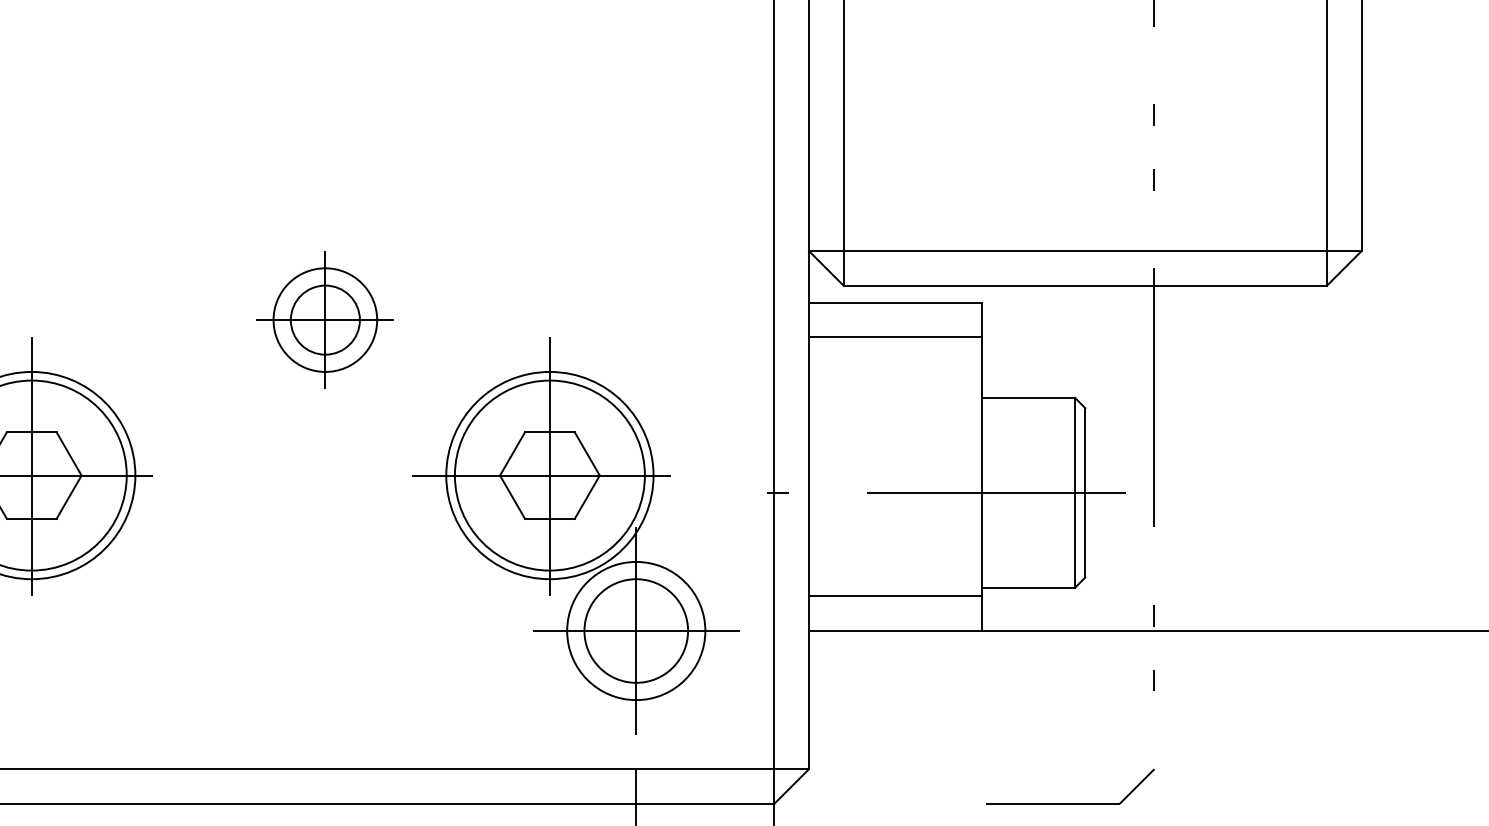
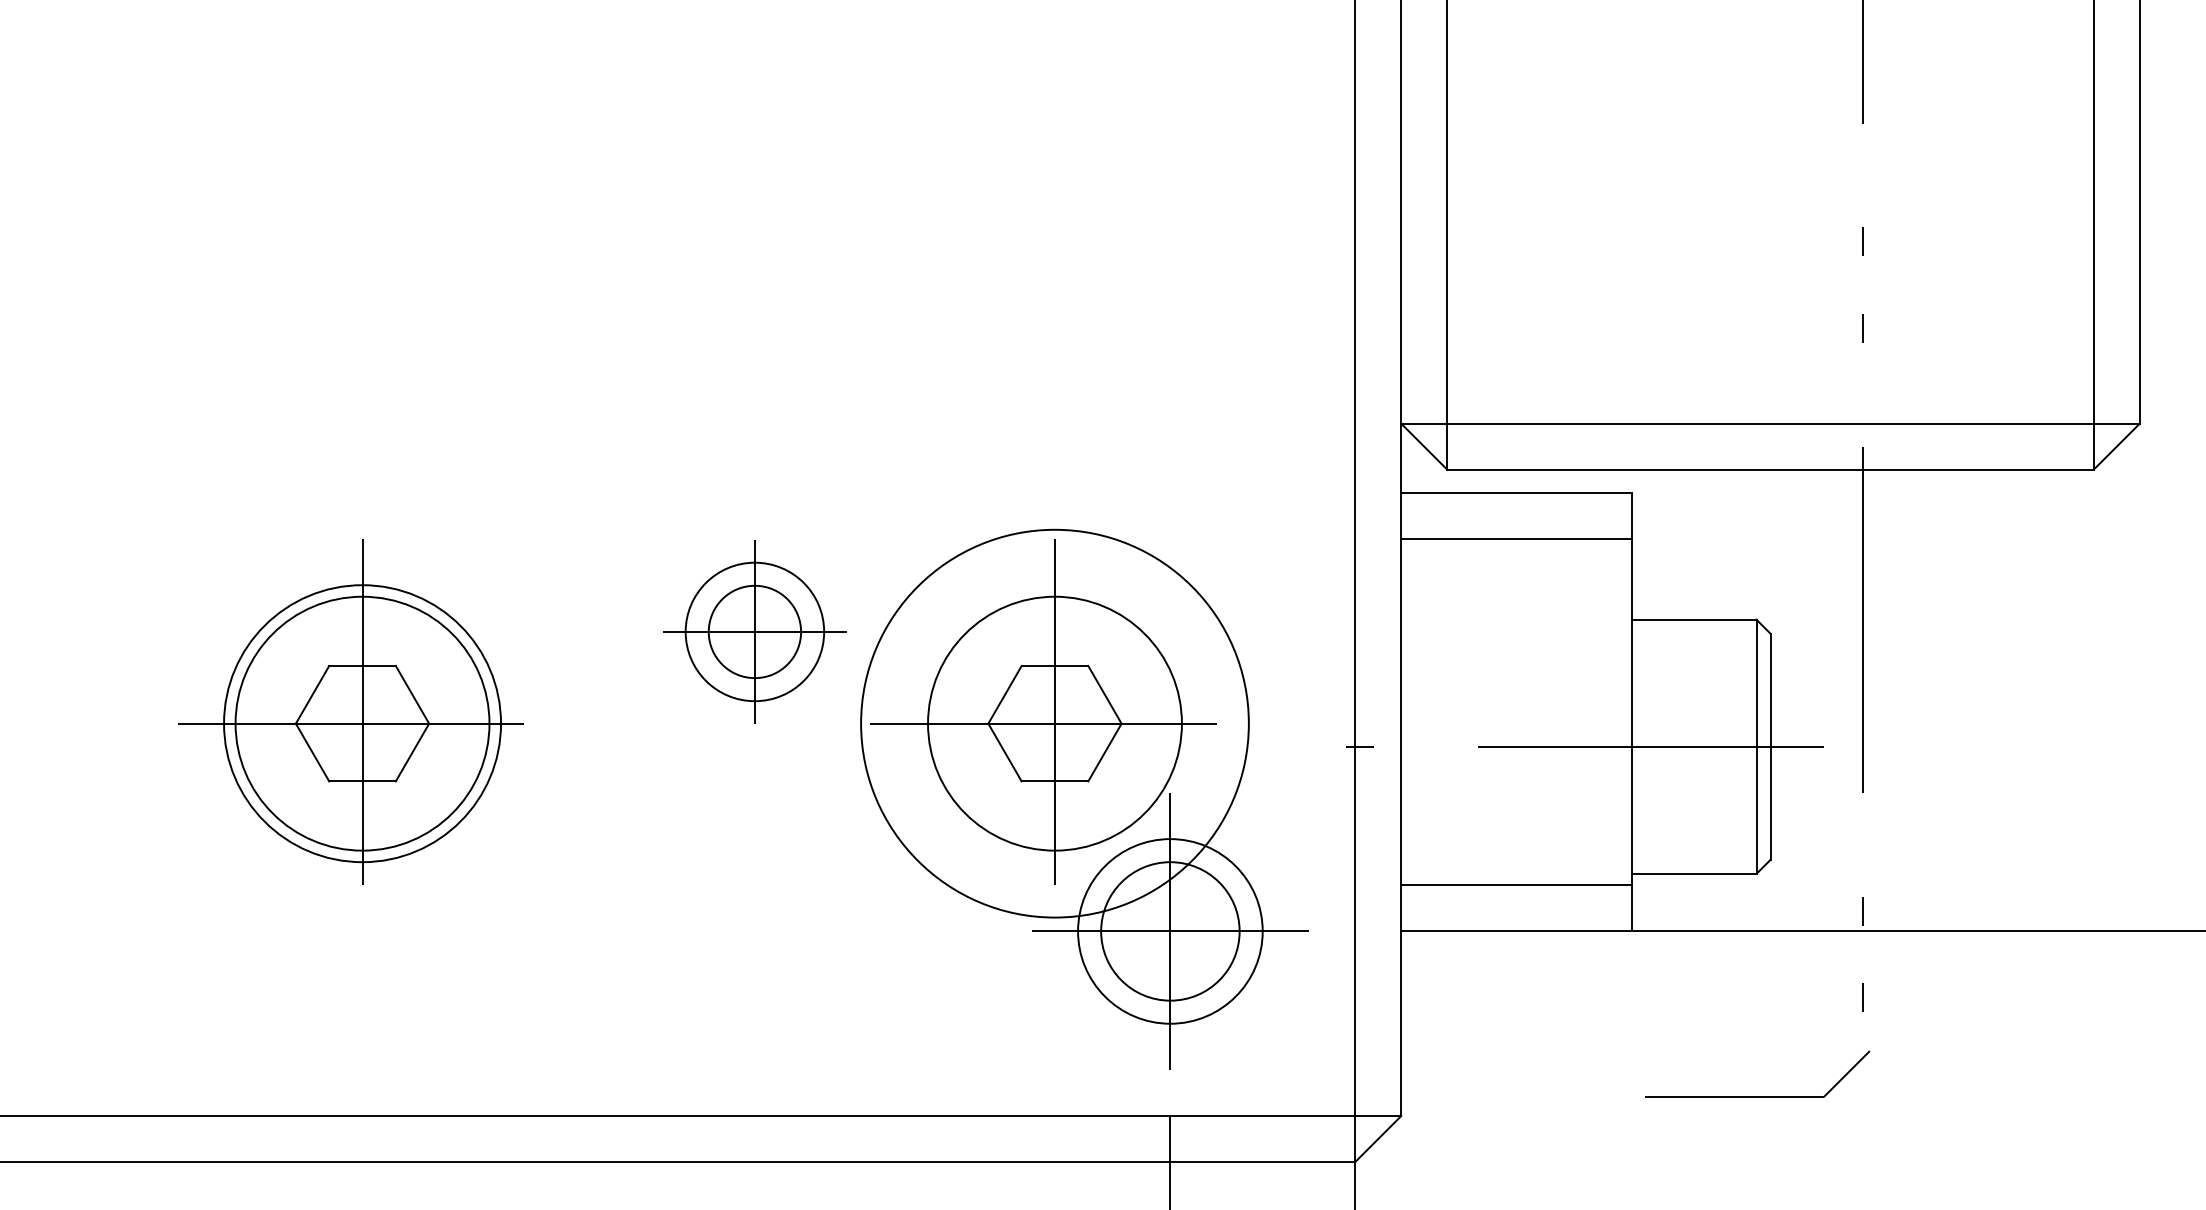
part: (325, 319) -> (754, 631), moved
circle: (549, 475) -> (1054, 723), size x1.4
part: (1070, 803) -> (1757, 1096), moved

